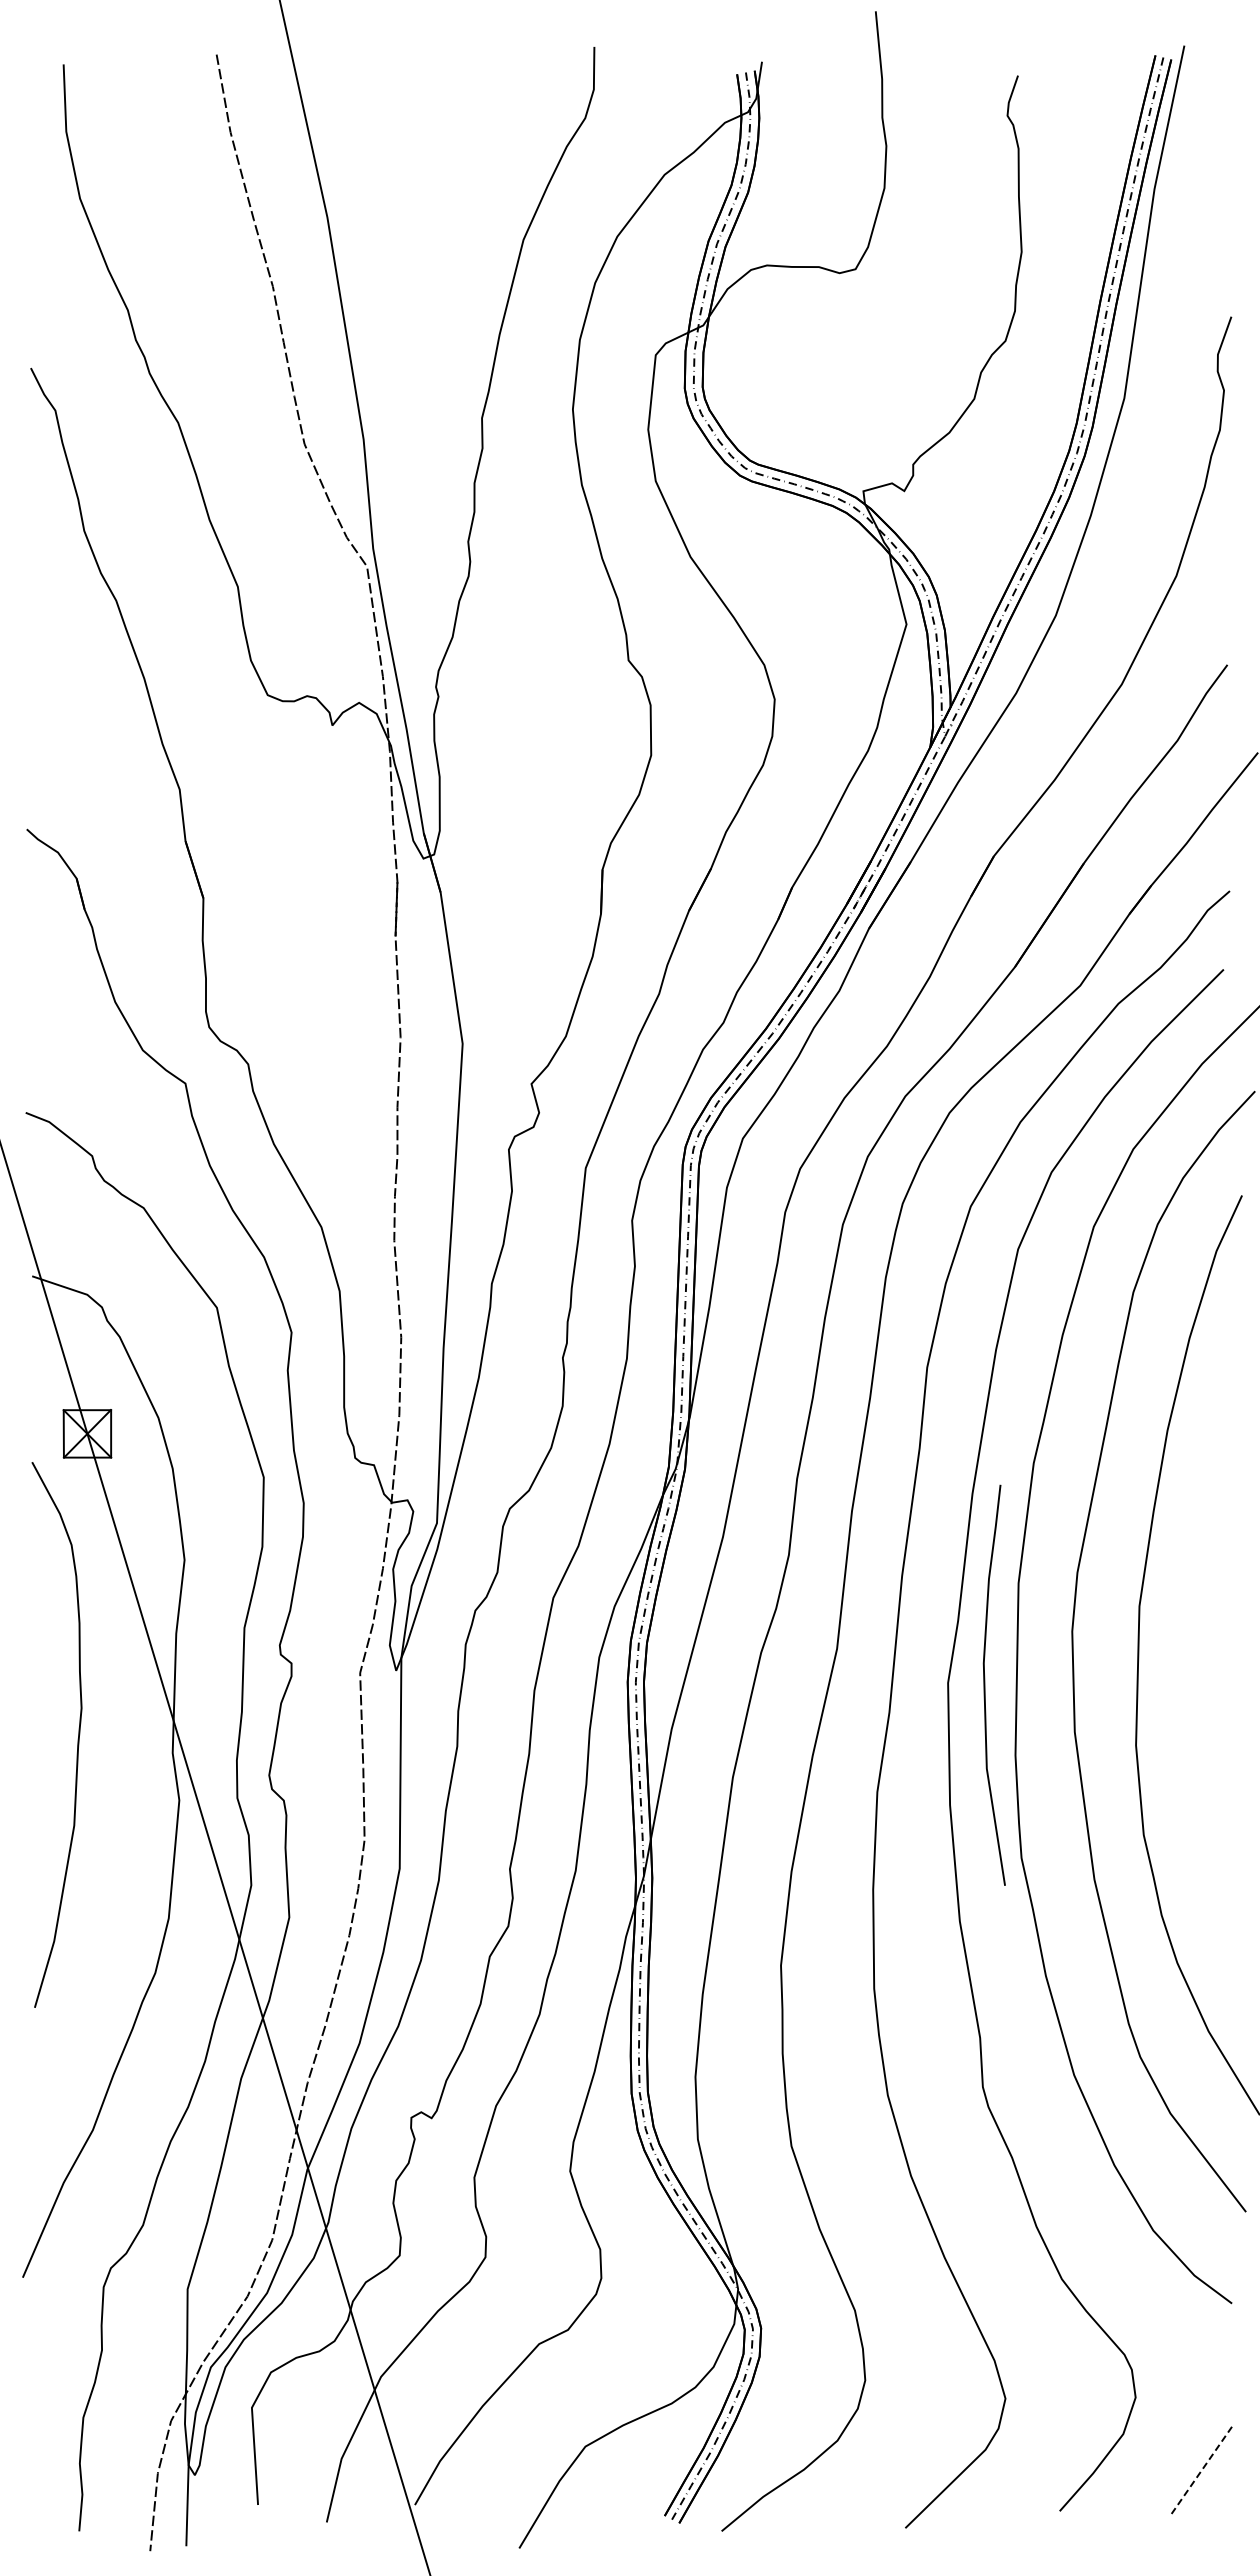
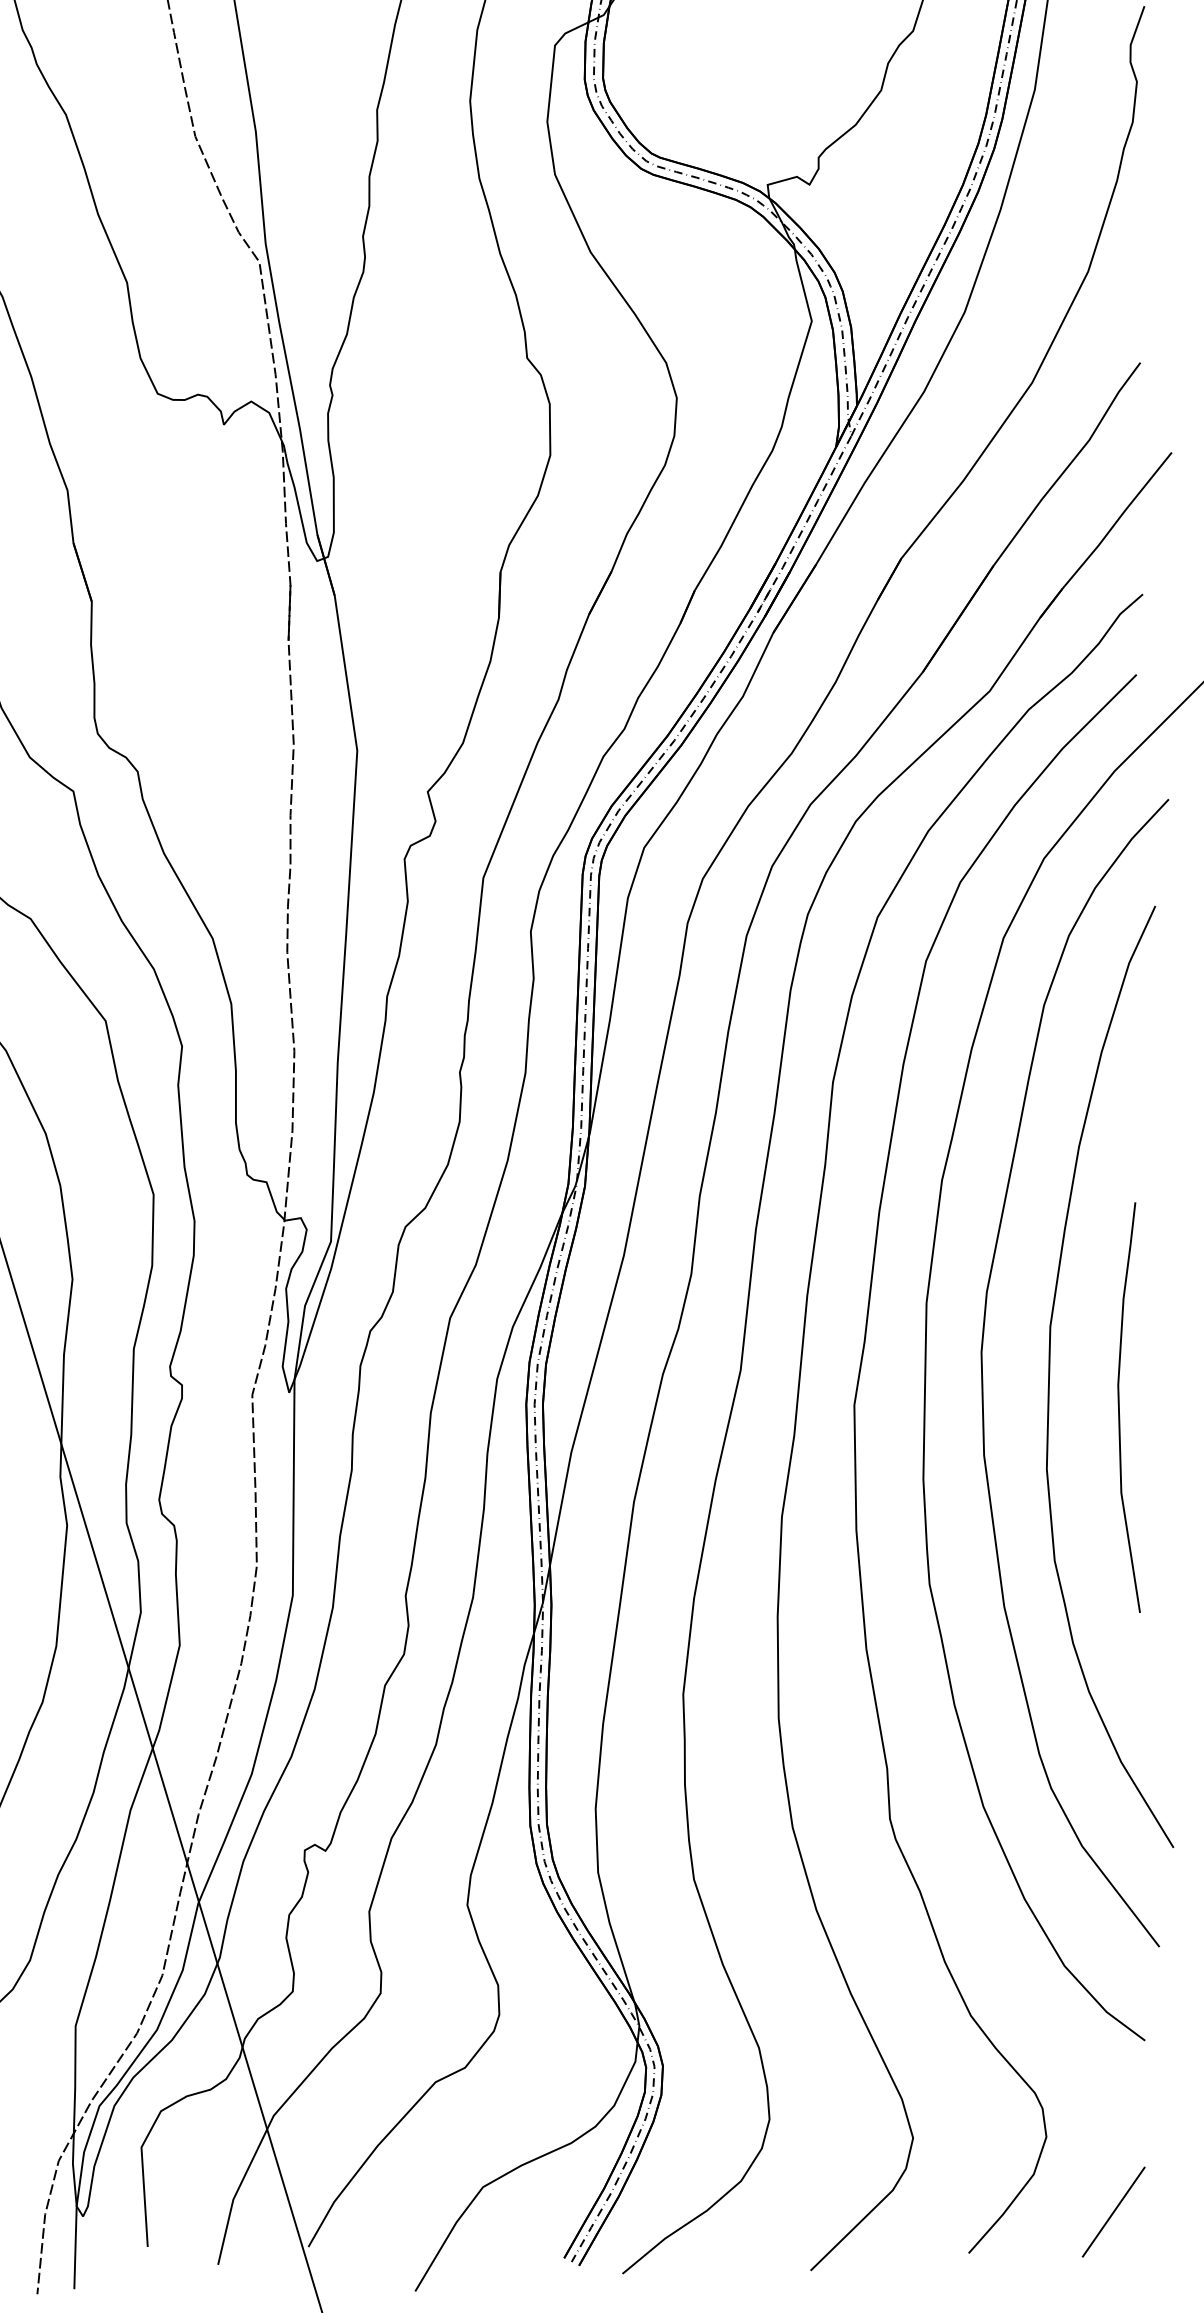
curve: (985, 1684) -> (1120, 1406), moved
line: (1201, 2470) -> (1113, 2211), dashed -> solid

